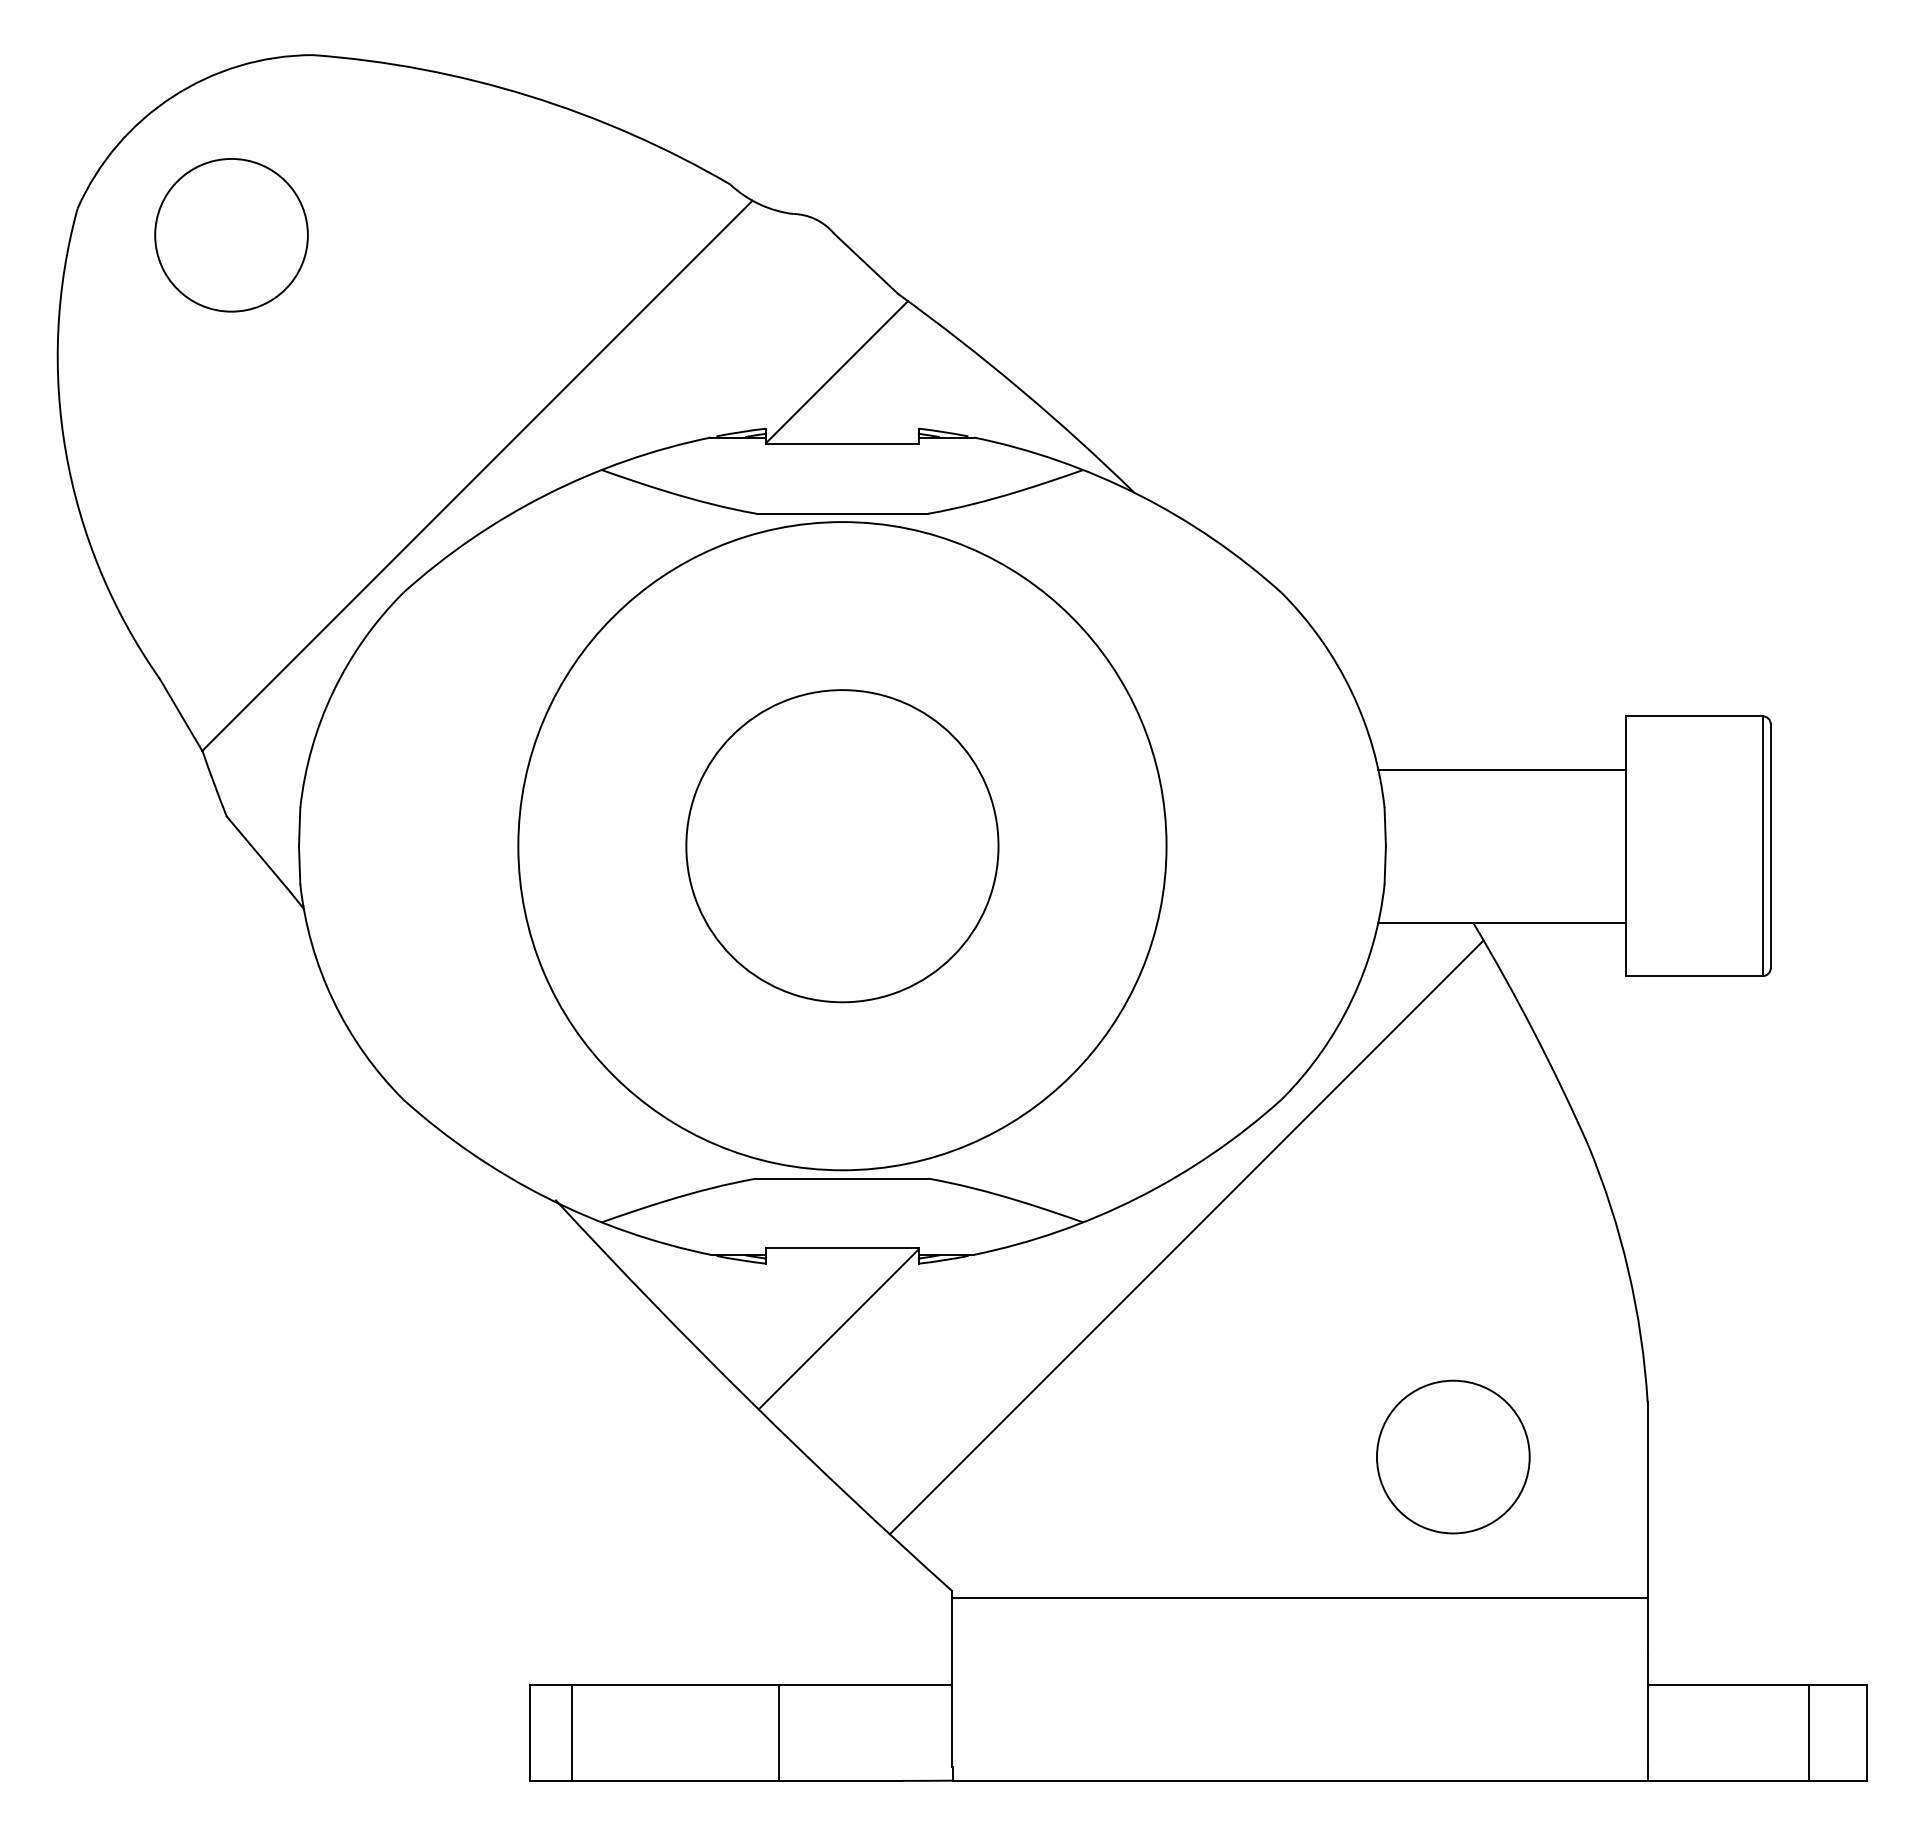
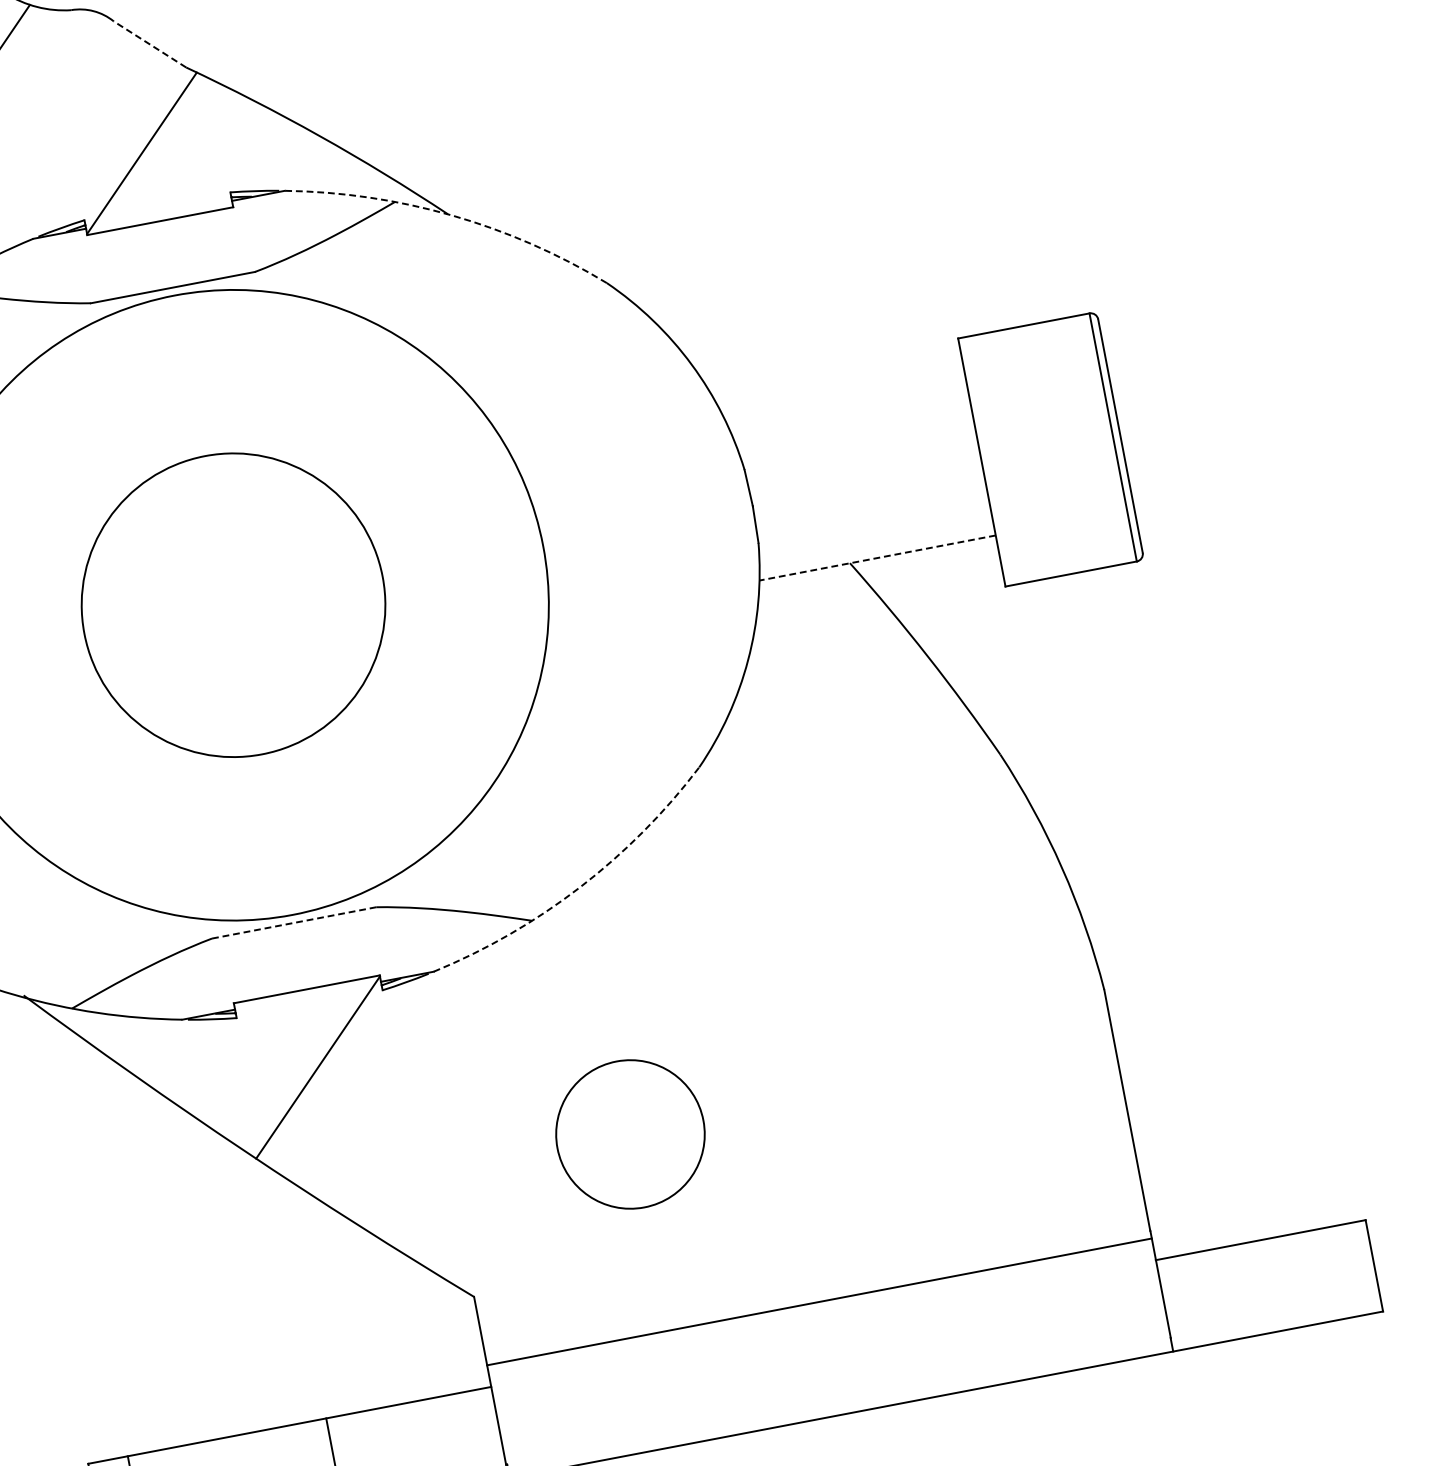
line: (865, 263) -> (149, 44), solid -> dashed
arc: (1138, 494) -> (452, 215), solid -> dashed
line: (1501, 769) -> (849, 411), removed
line: (1501, 922) -> (877, 558), solid -> dashed
line: (842, 1178) -> (294, 922), solid -> dashed
arc: (1138, 1197) -> (580, 886), solid -> dashed
line: (1186, 1237) -> (633, 916), removed
circle: (1453, 1456) -> (630, 1133), moved
line: (1299, 1597) -> (819, 1301), moved
line: (1808, 1732) -> (1318, 1276), removed

